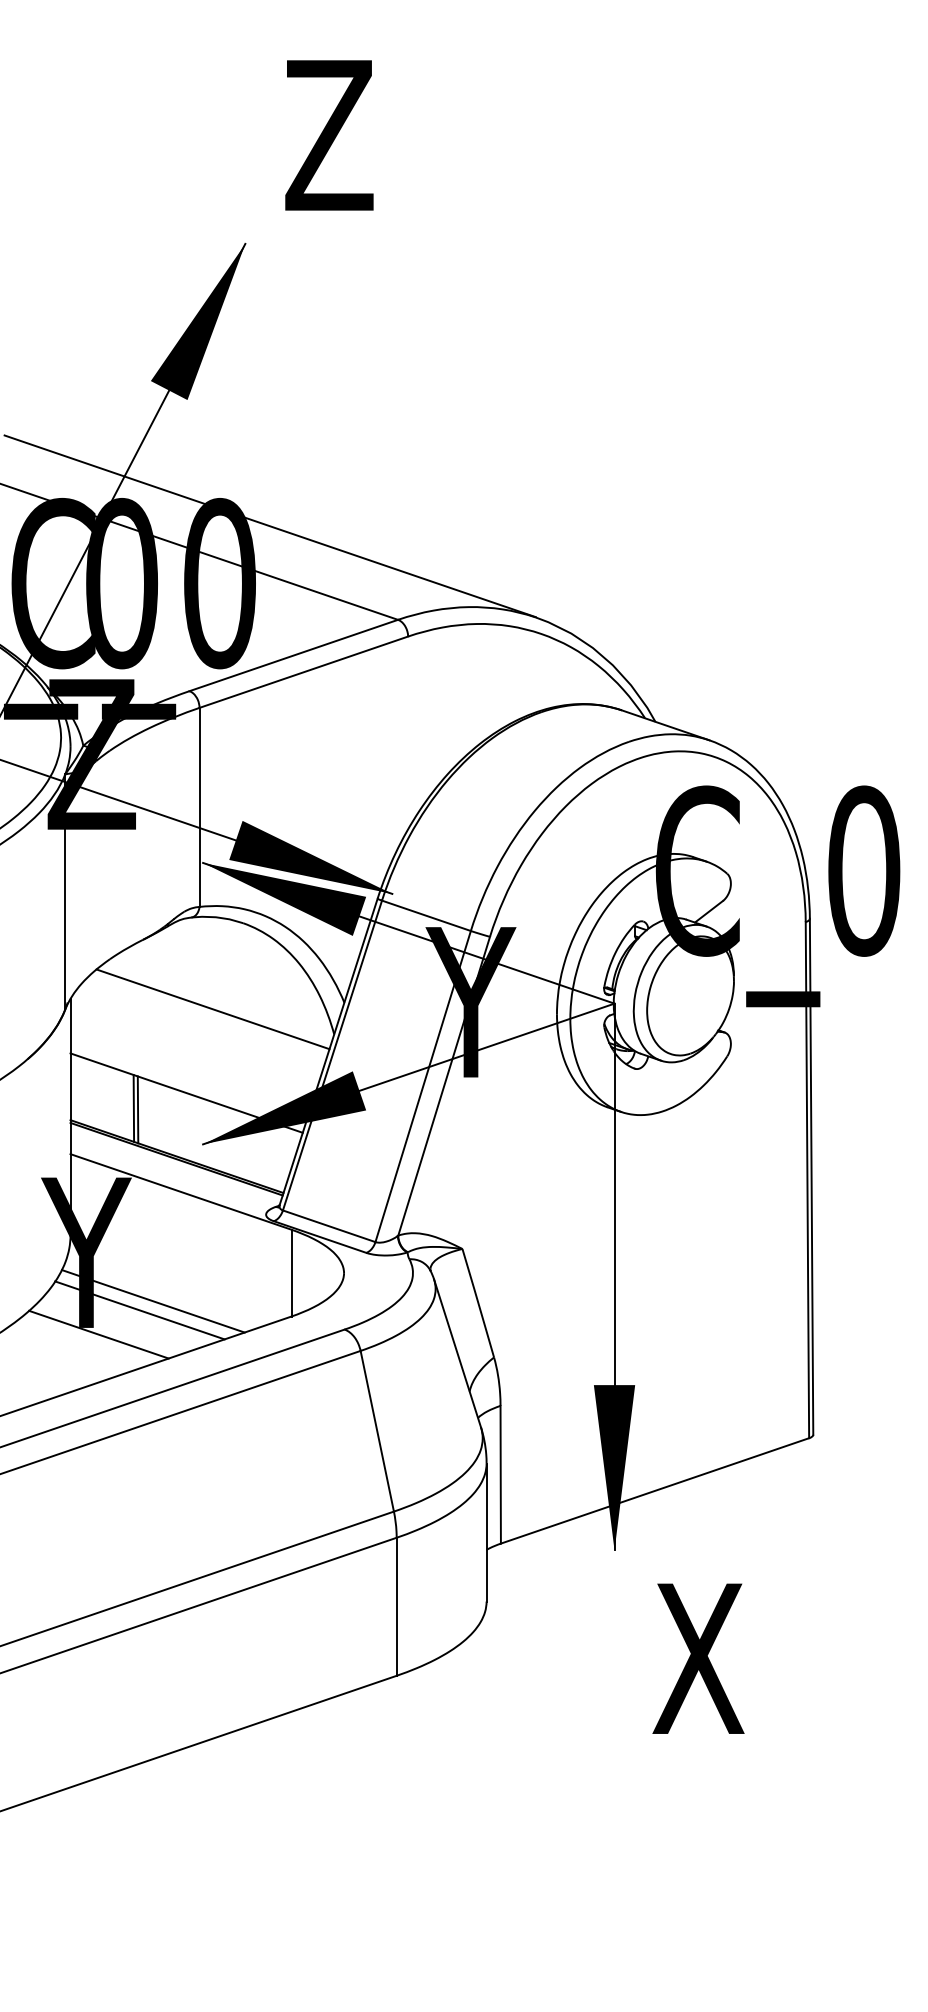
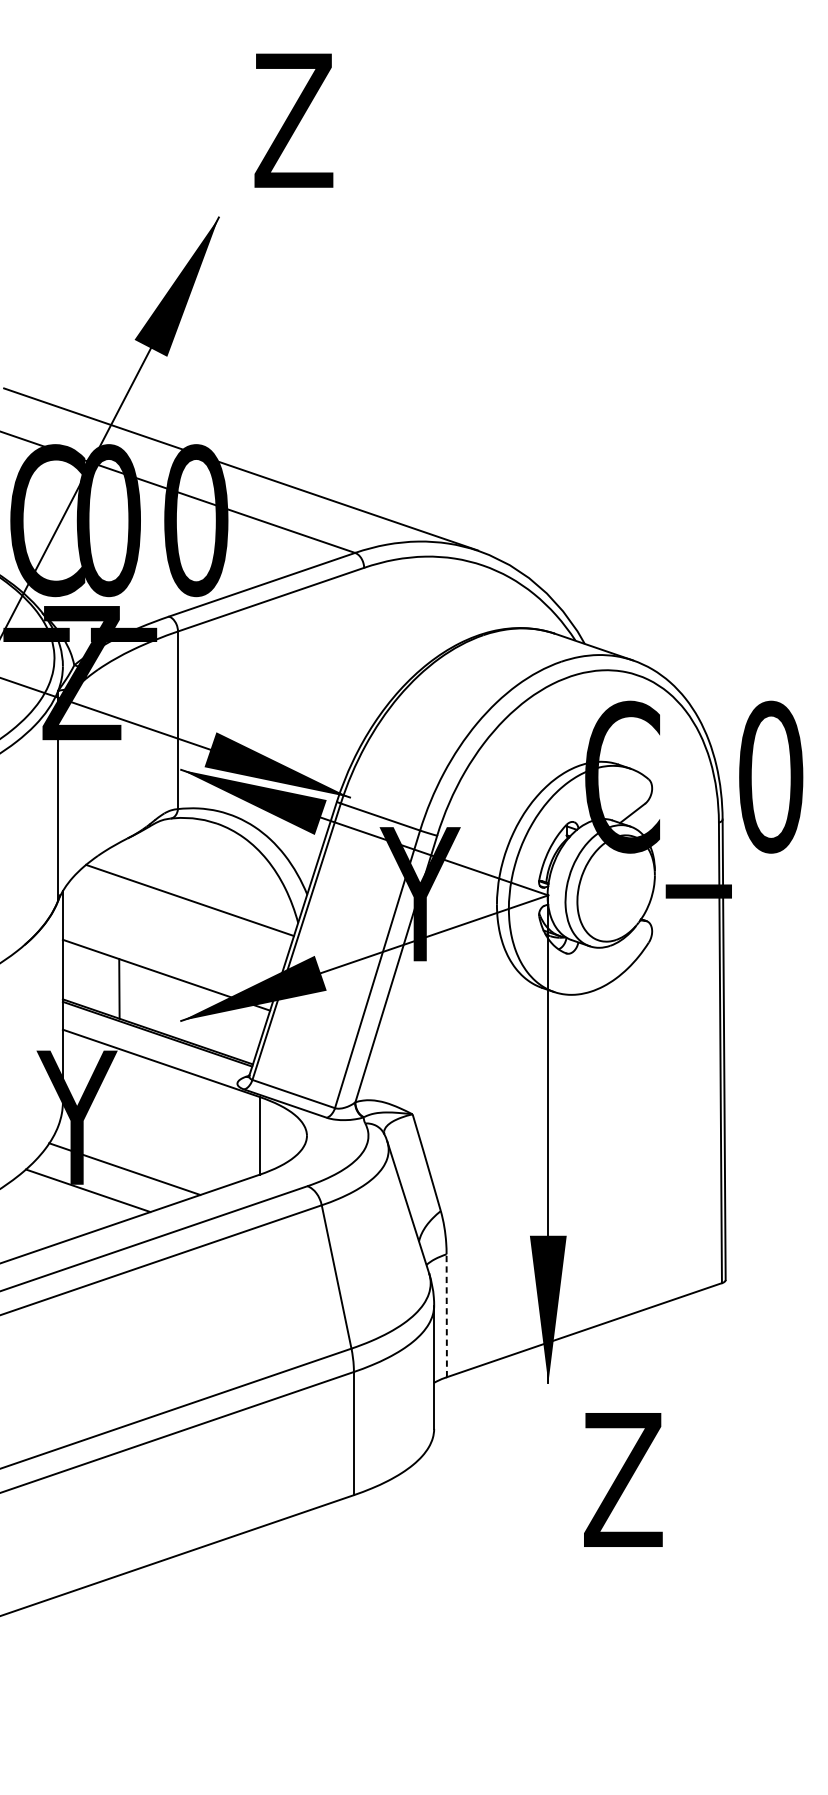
line: (137, 1109) -> (122, 989), removed
line: (152, 1301) -> (136, 1161), removed
line: (500, 1474) -> (446, 1315), solid -> dashed
text: (698, 1658) -> (623, 1479), X -> Z

